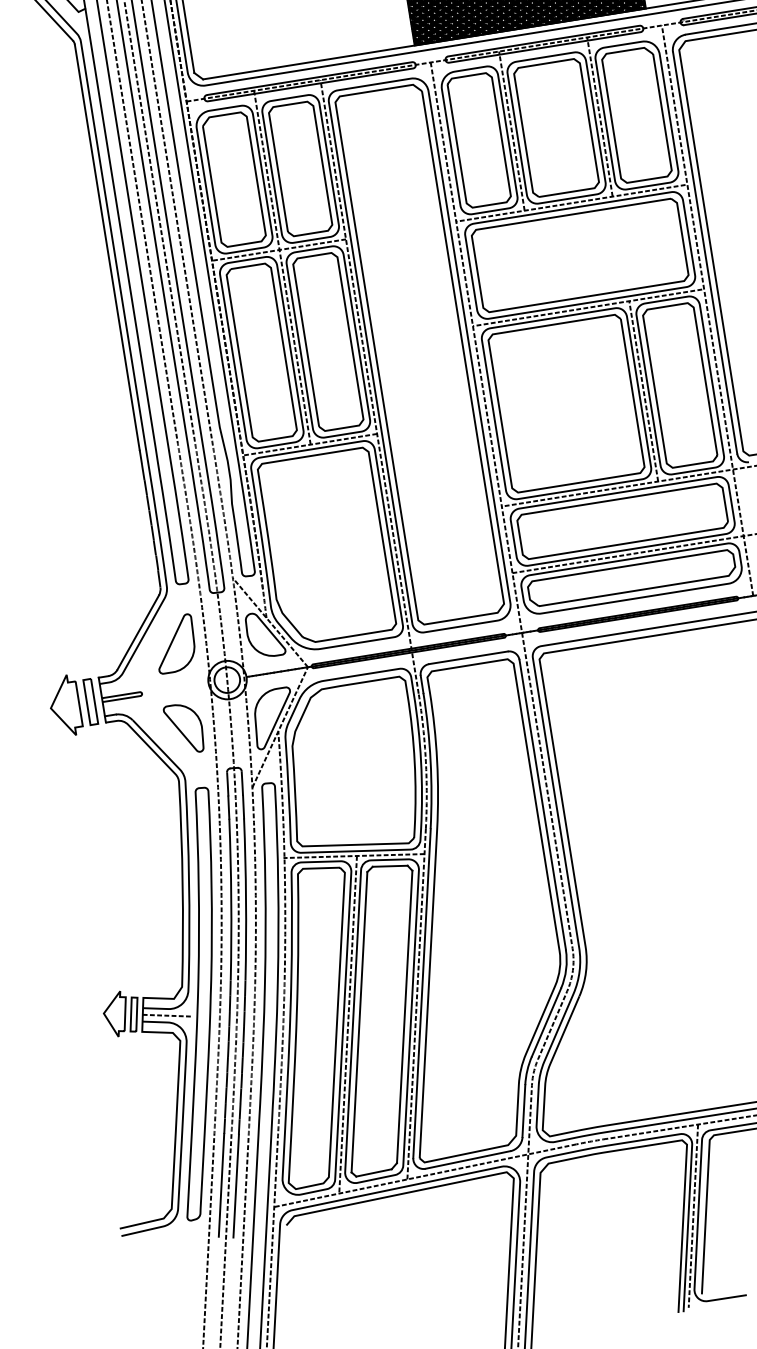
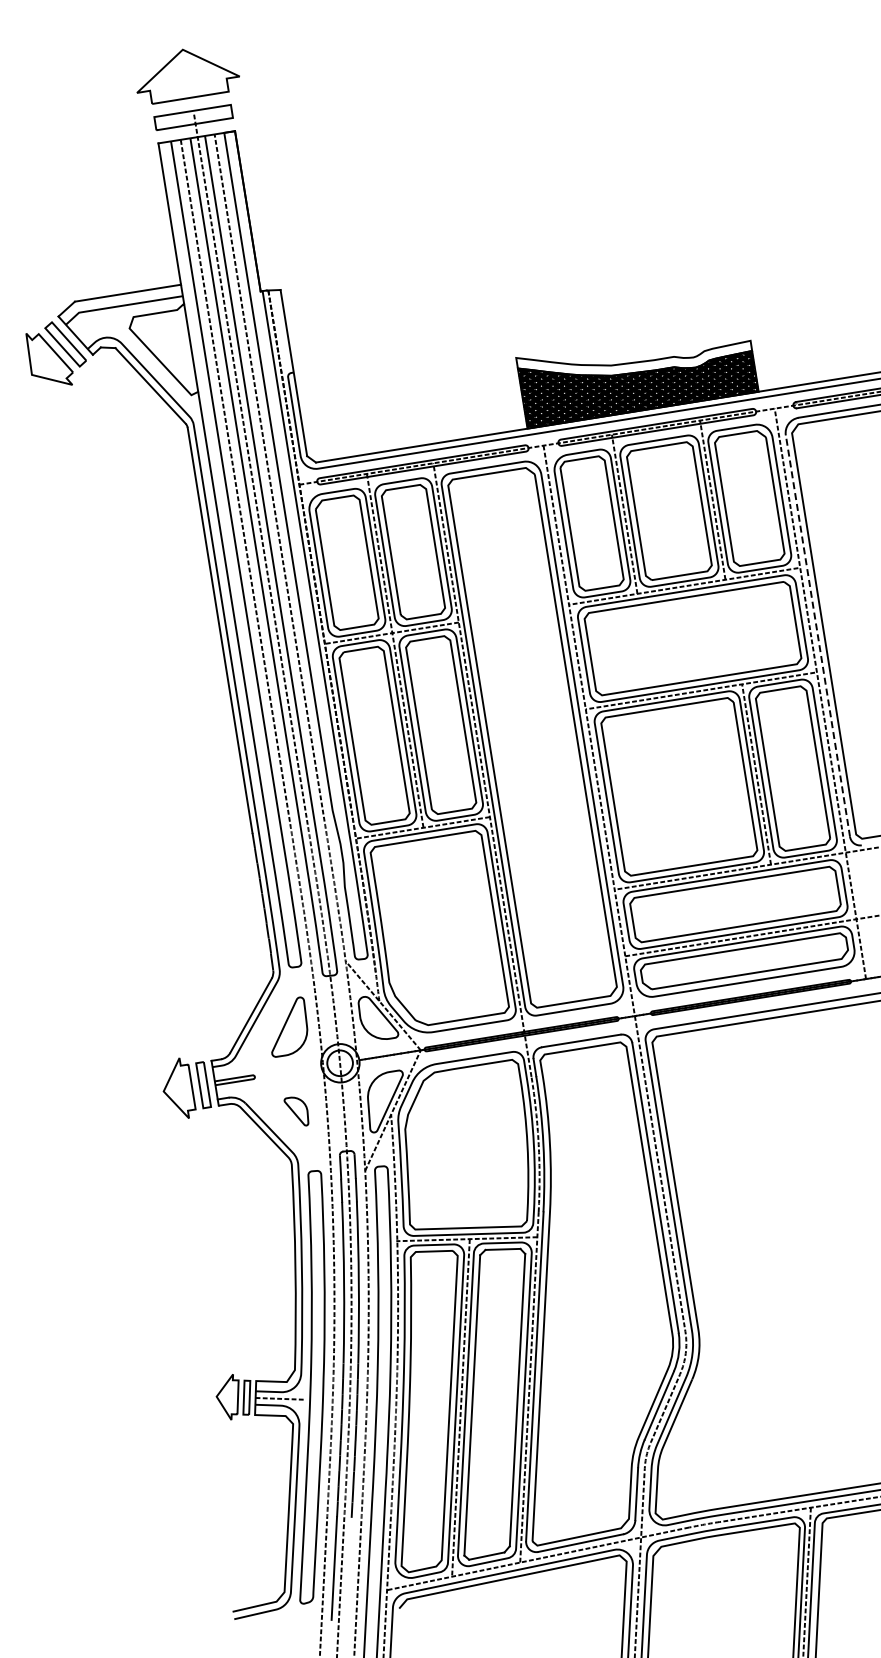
line: (704, 252) -> (817, 635), solid -> dashed
part: (183, 728) -> (296, 1111), size x0.6
line: (235, 1185) -> (348, 1568), removed

